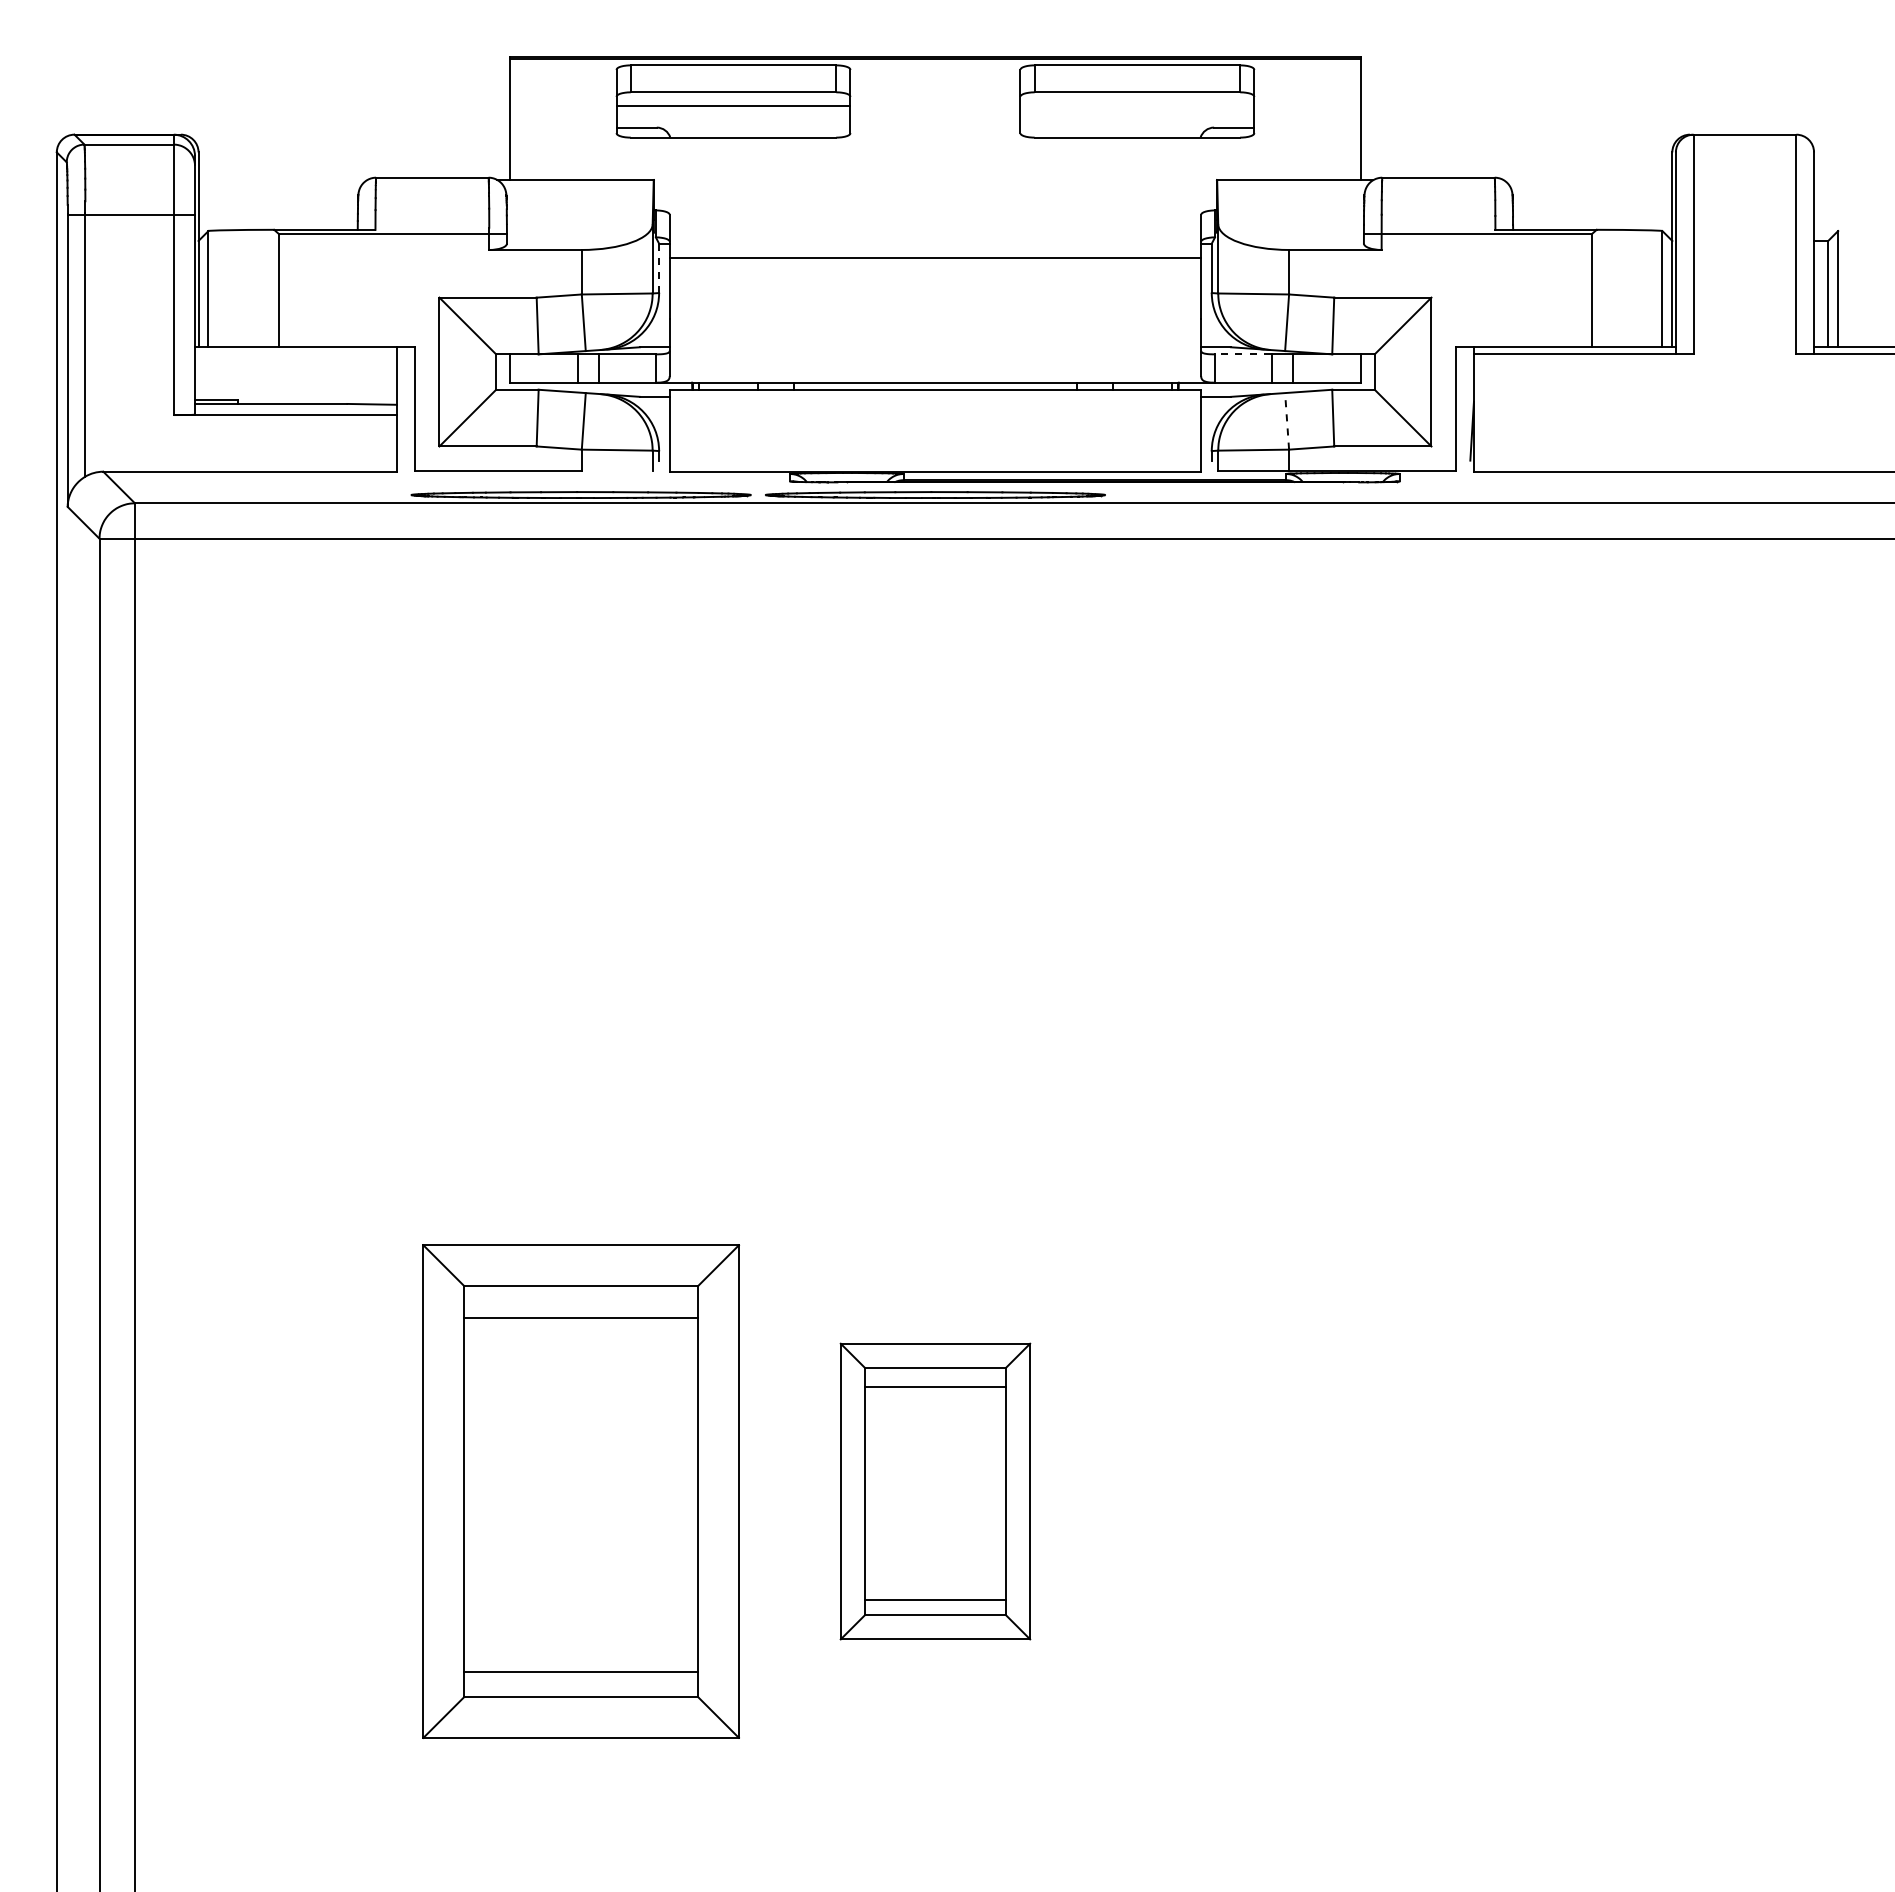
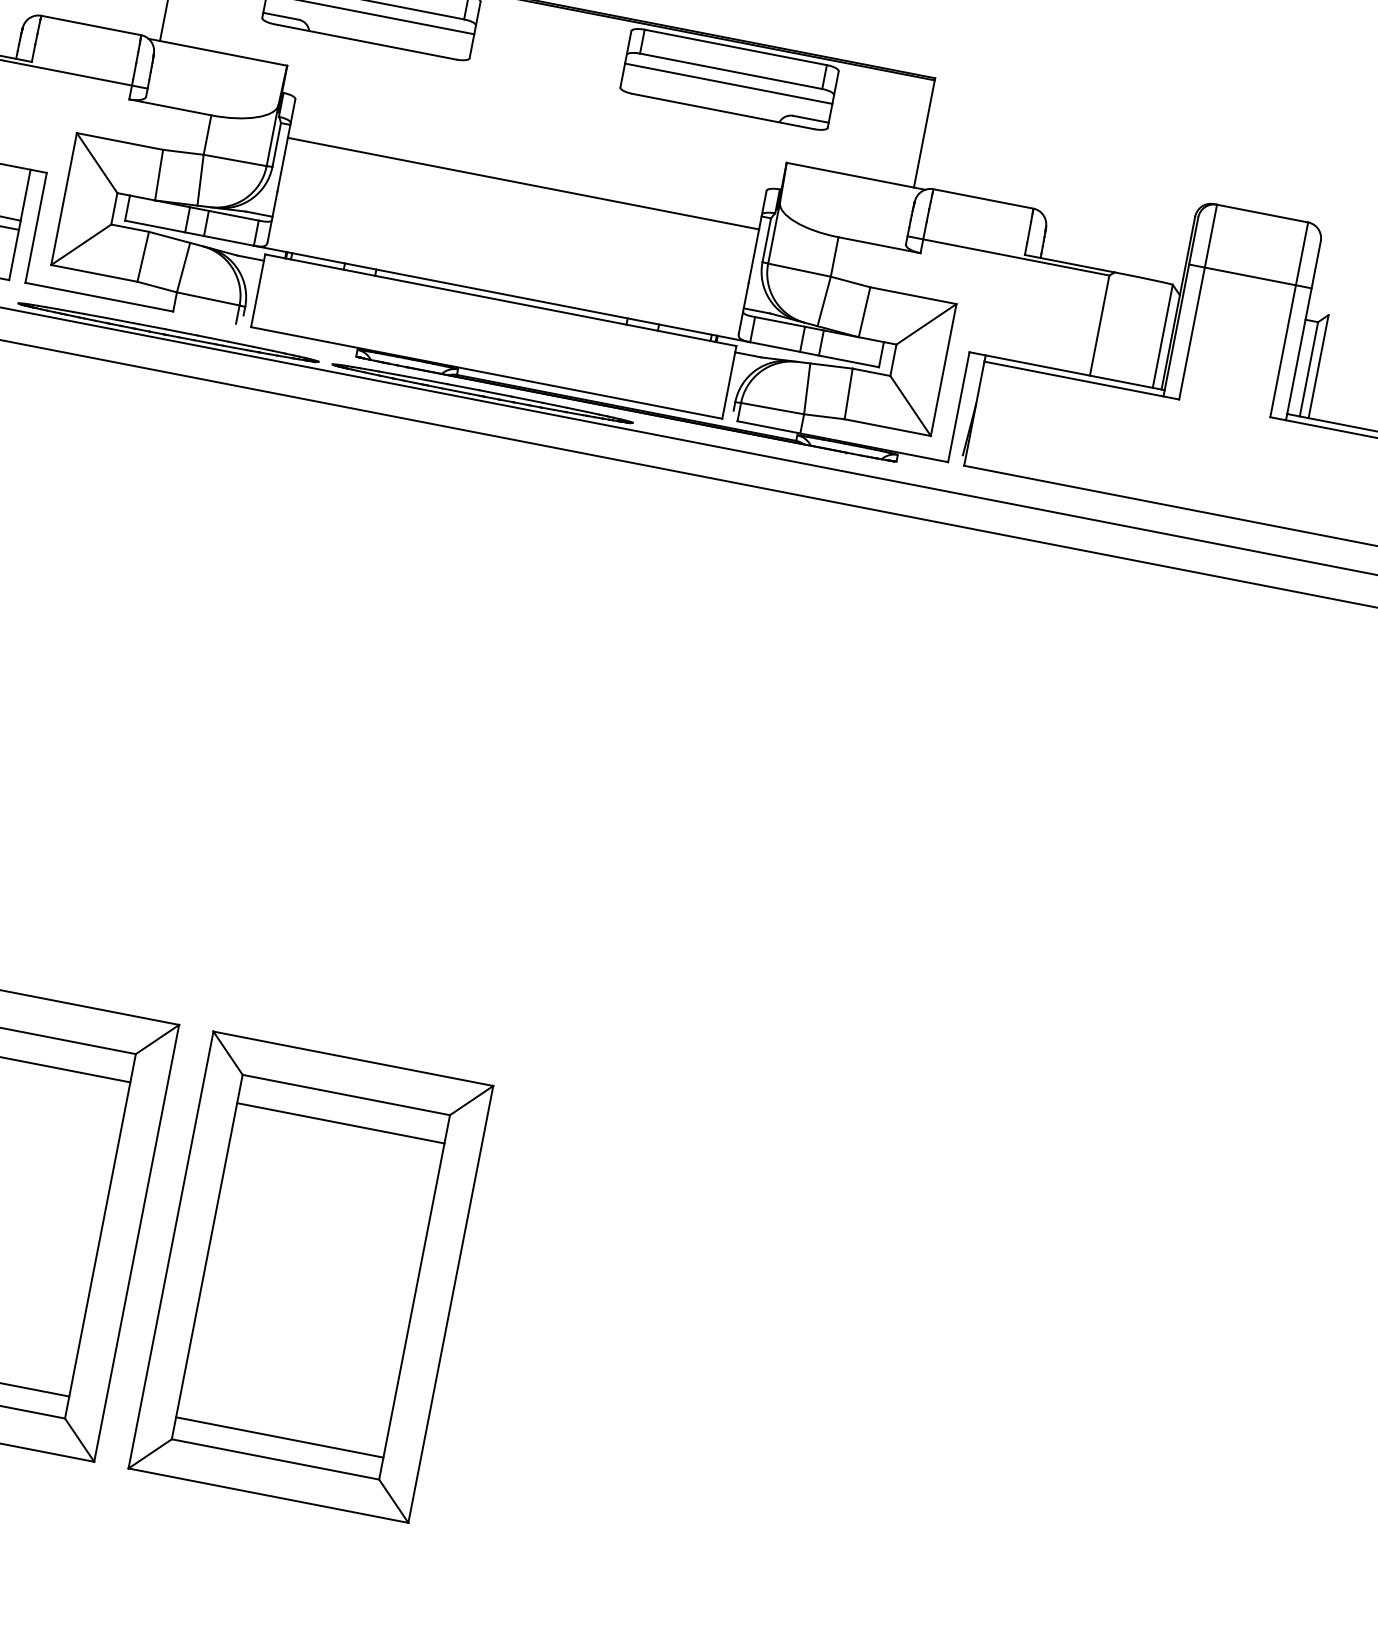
line: (1137, 106) -> (728, 83), added
line: (1744, 205) -> (1249, 276), added
line: (659, 268) -> (277, 145), dashed -> solid
line: (1243, 354) -> (780, 322), dashed -> solid
line: (1287, 420) -> (807, 388), dashed -> solid
part: (935, 1491) -> (310, 1277), size x1.67

